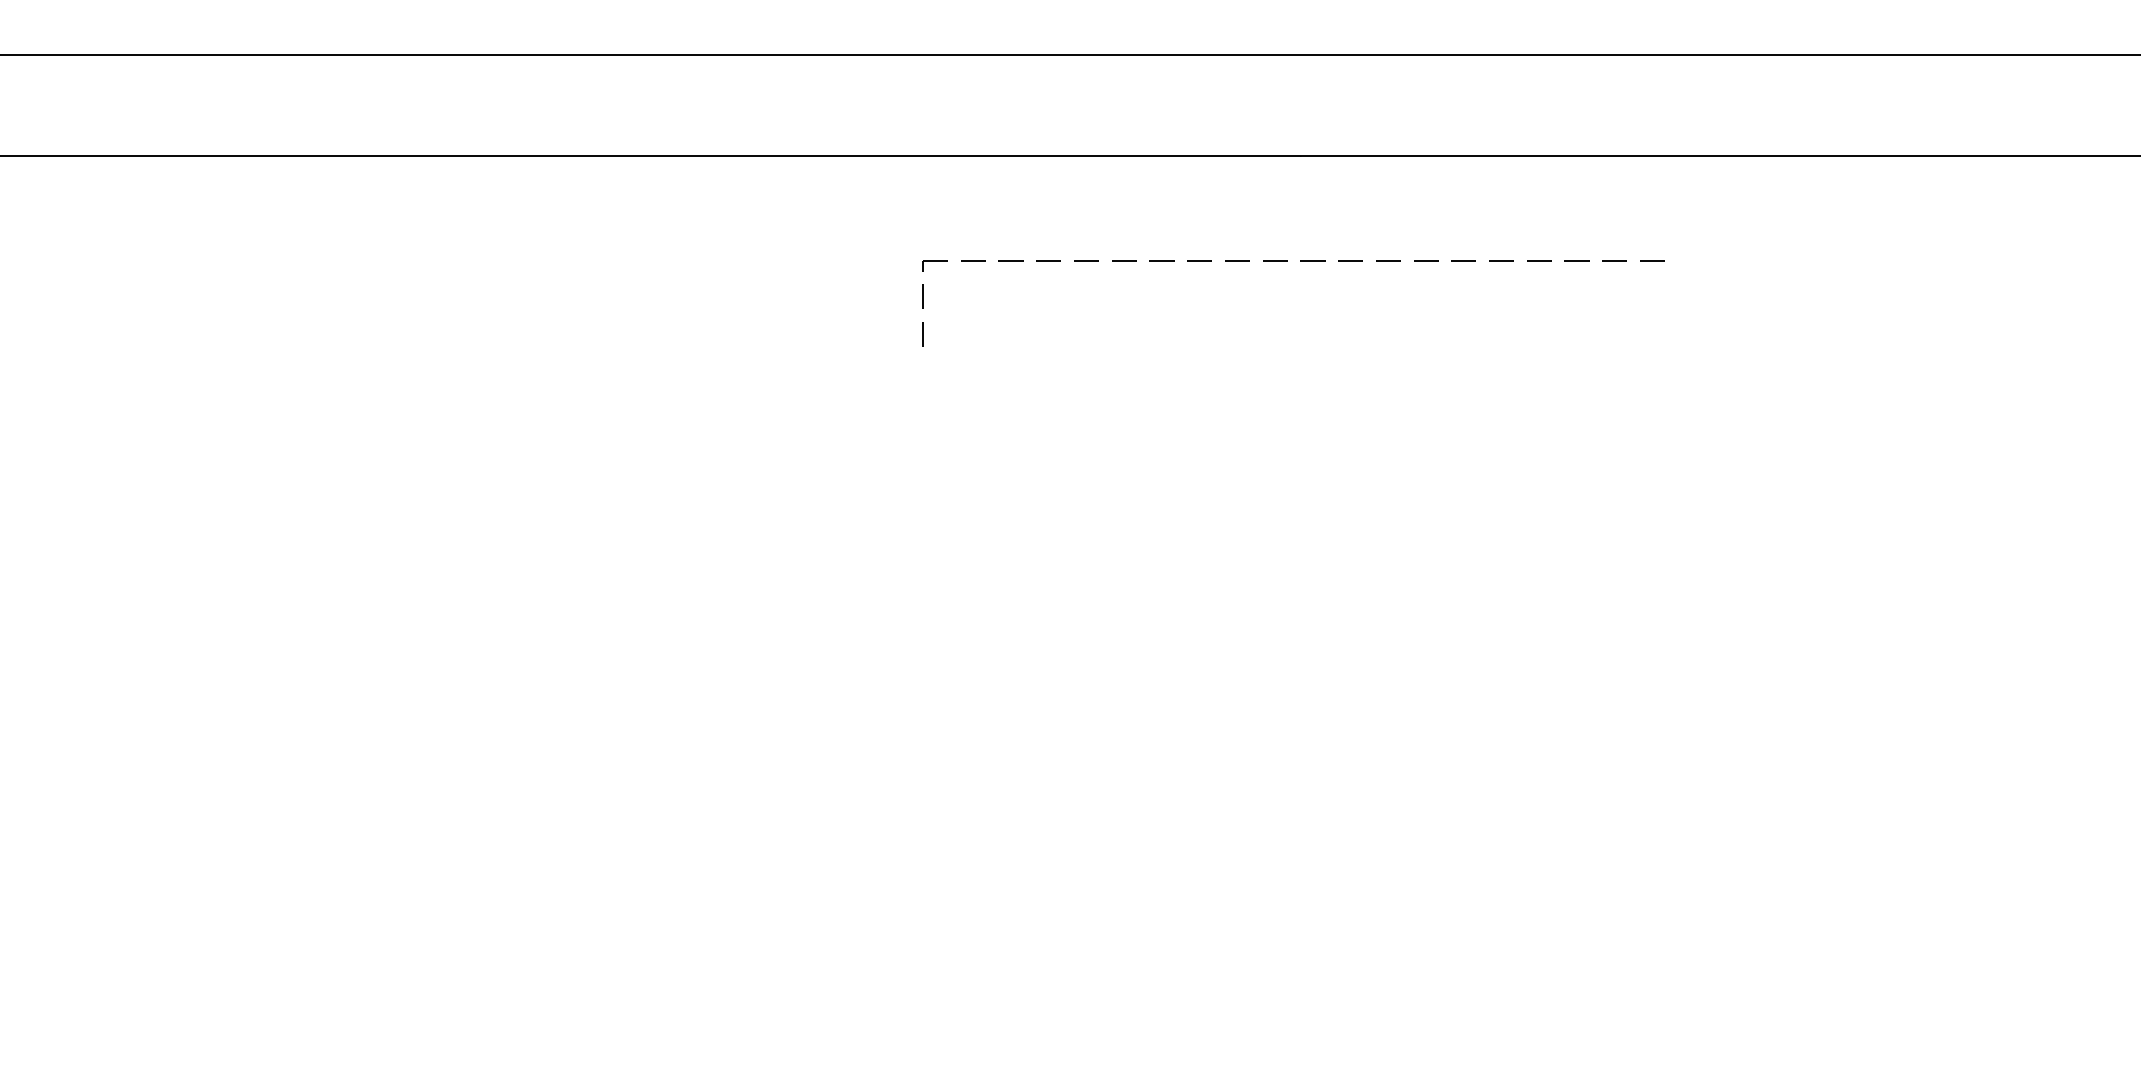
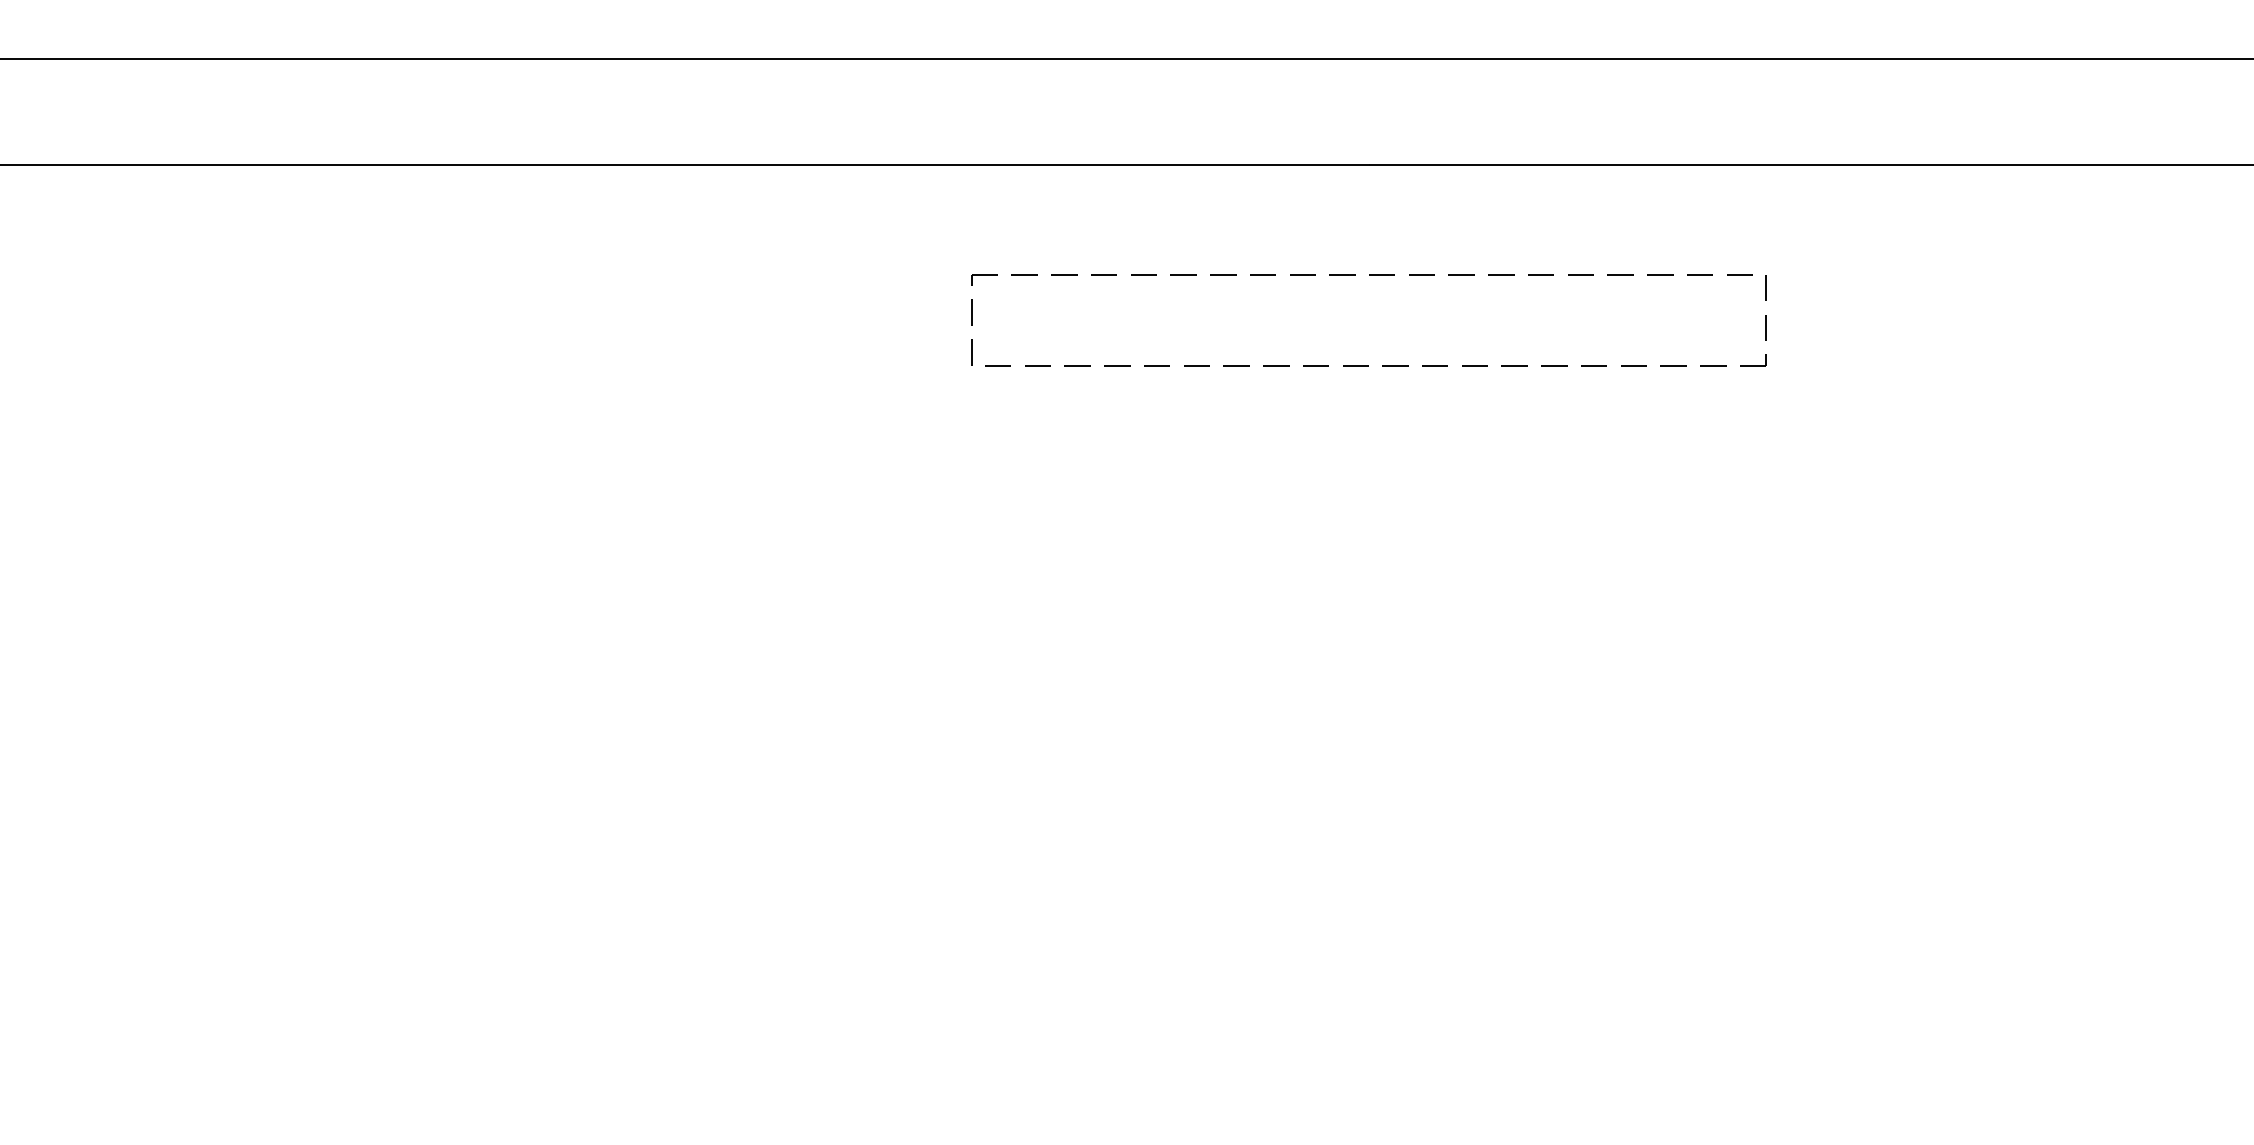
part: (1299, 346) -> (1368, 365), added

